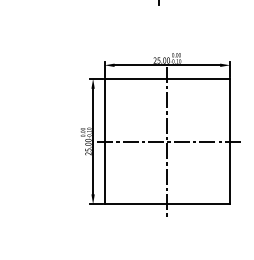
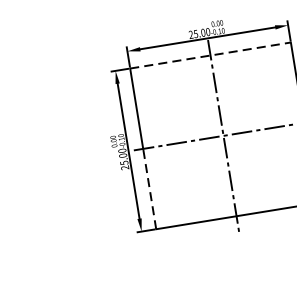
line: (167, 78) -> (210, 55), solid -> dashed
line: (104, 172) -> (149, 188), solid -> dashed

